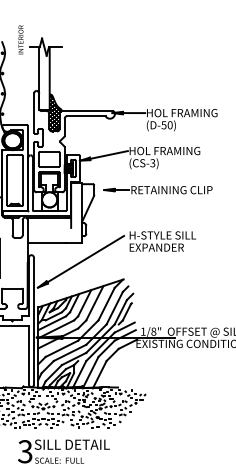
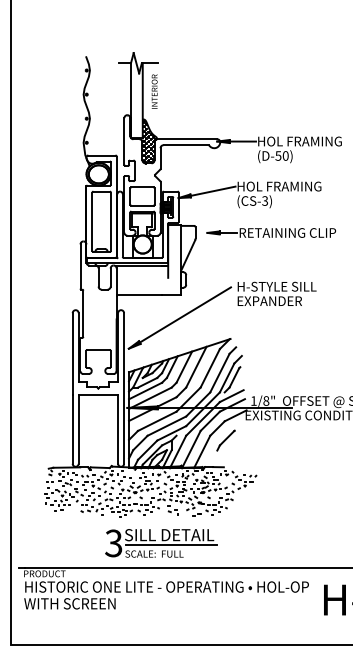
text: (20, 39) -> (154, 91), moved
line: (119, 364) -> (225, 440), added
line: (73, 453) -> (171, 545), added

